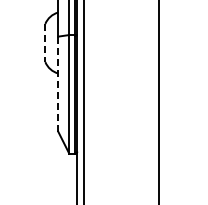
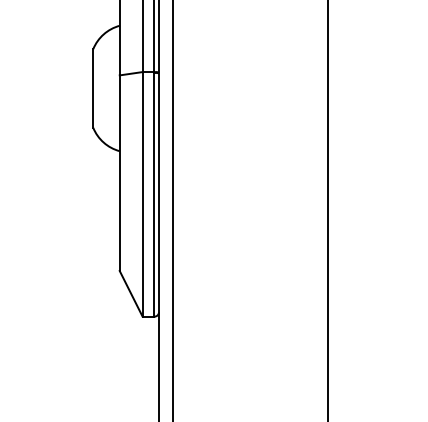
line: (45, 43) -> (93, 89), dashed -> solid
line: (58, 83) -> (120, 171), dashed -> solid

